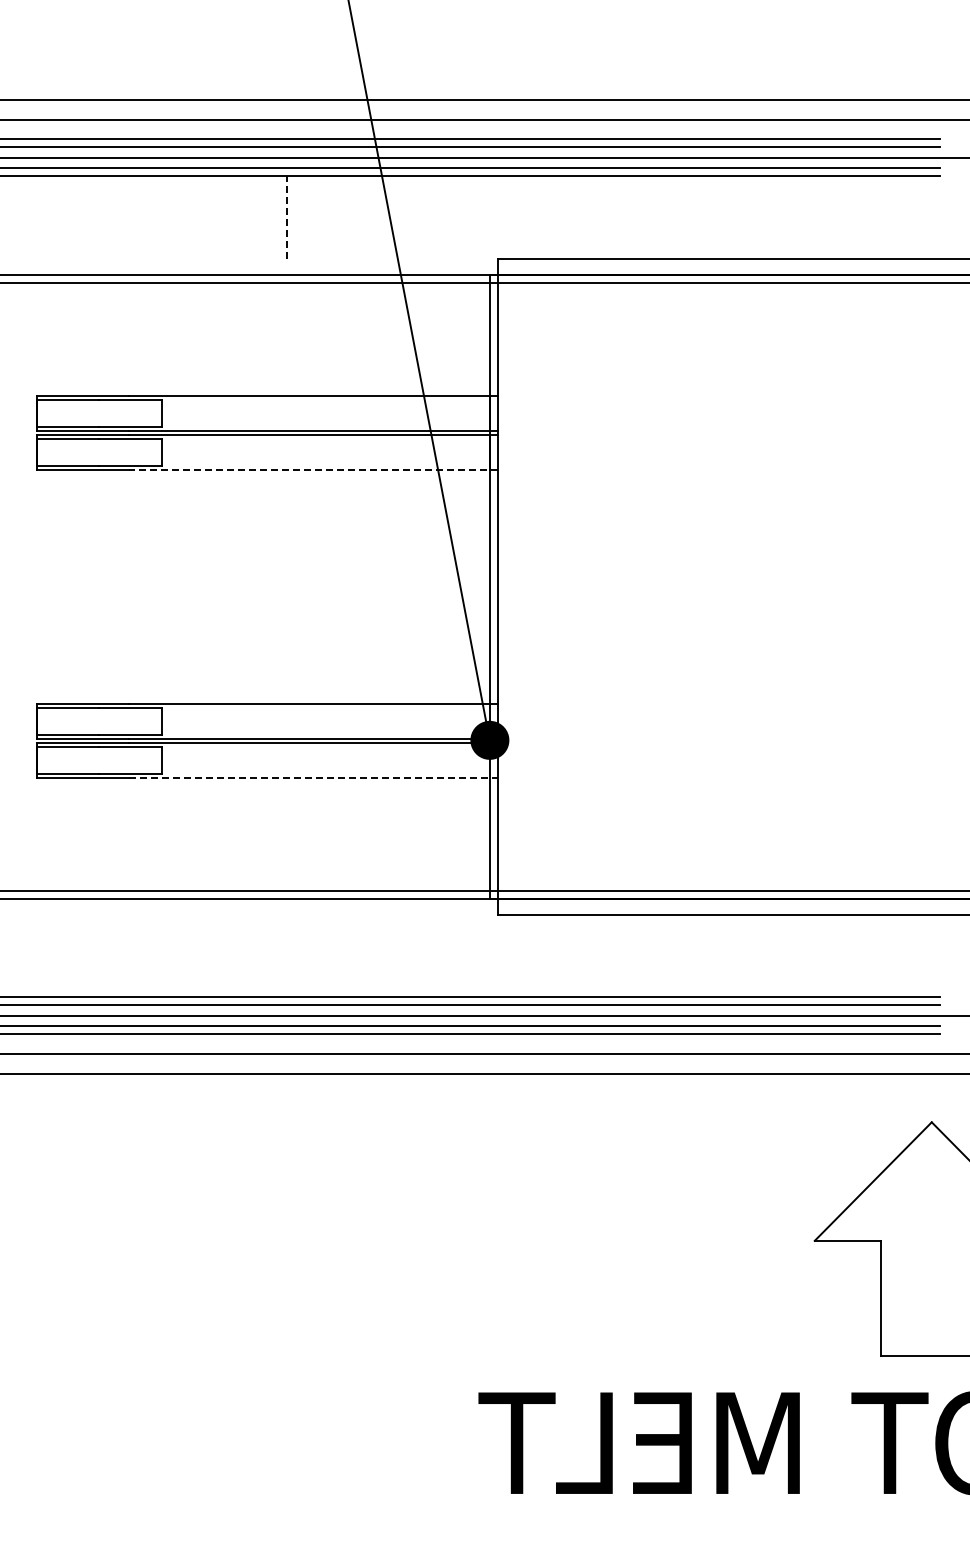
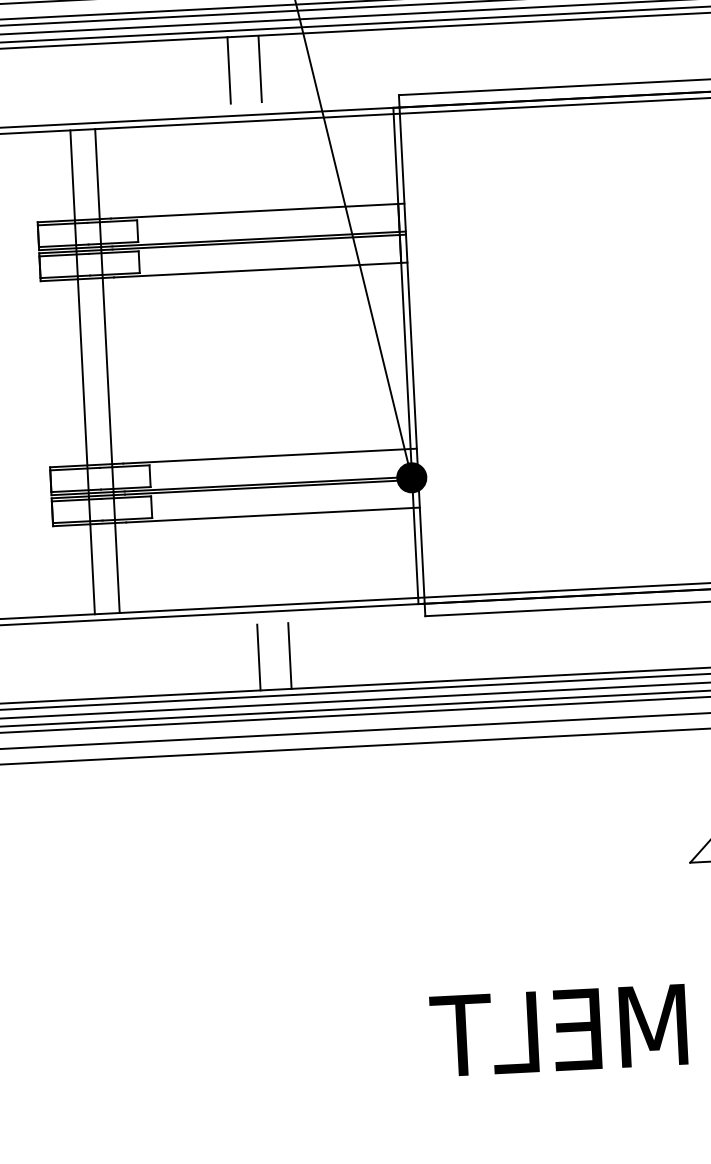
line: (286, 217) -> (229, 70), dashed -> solid
line: (325, 217) -> (260, 68), added
line: (313, 470) -> (260, 270), dashed -> solid
line: (83, 586) -> (82, 371), added
line: (114, 586) -> (107, 370), added
line: (313, 778) -> (273, 515), dashed -> solid
line: (286, 955) -> (258, 657), added
line: (325, 955) -> (289, 655), added

